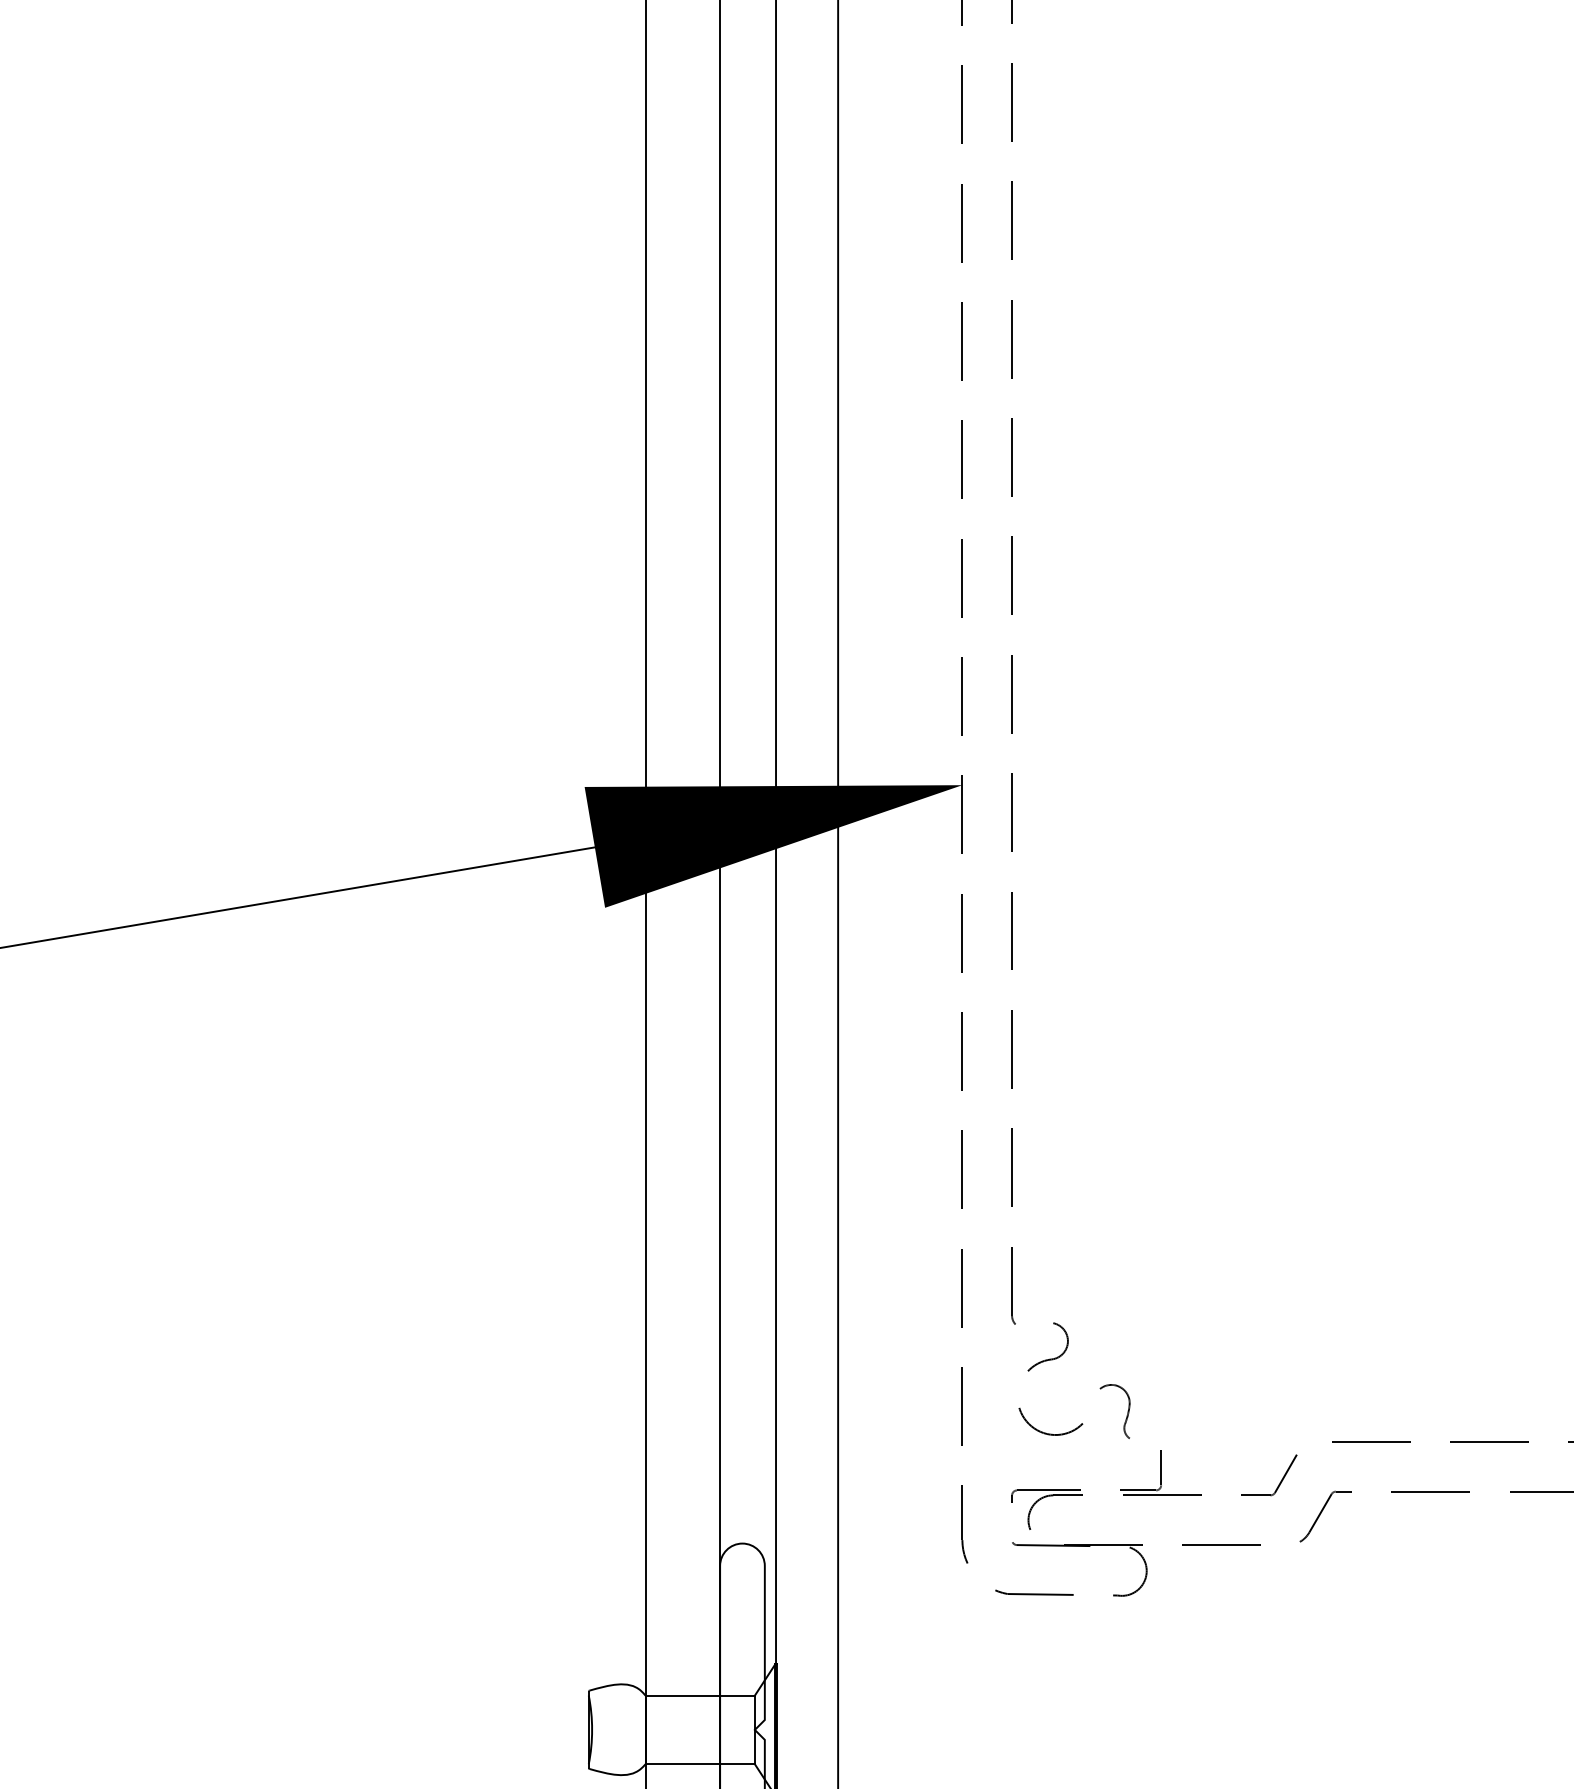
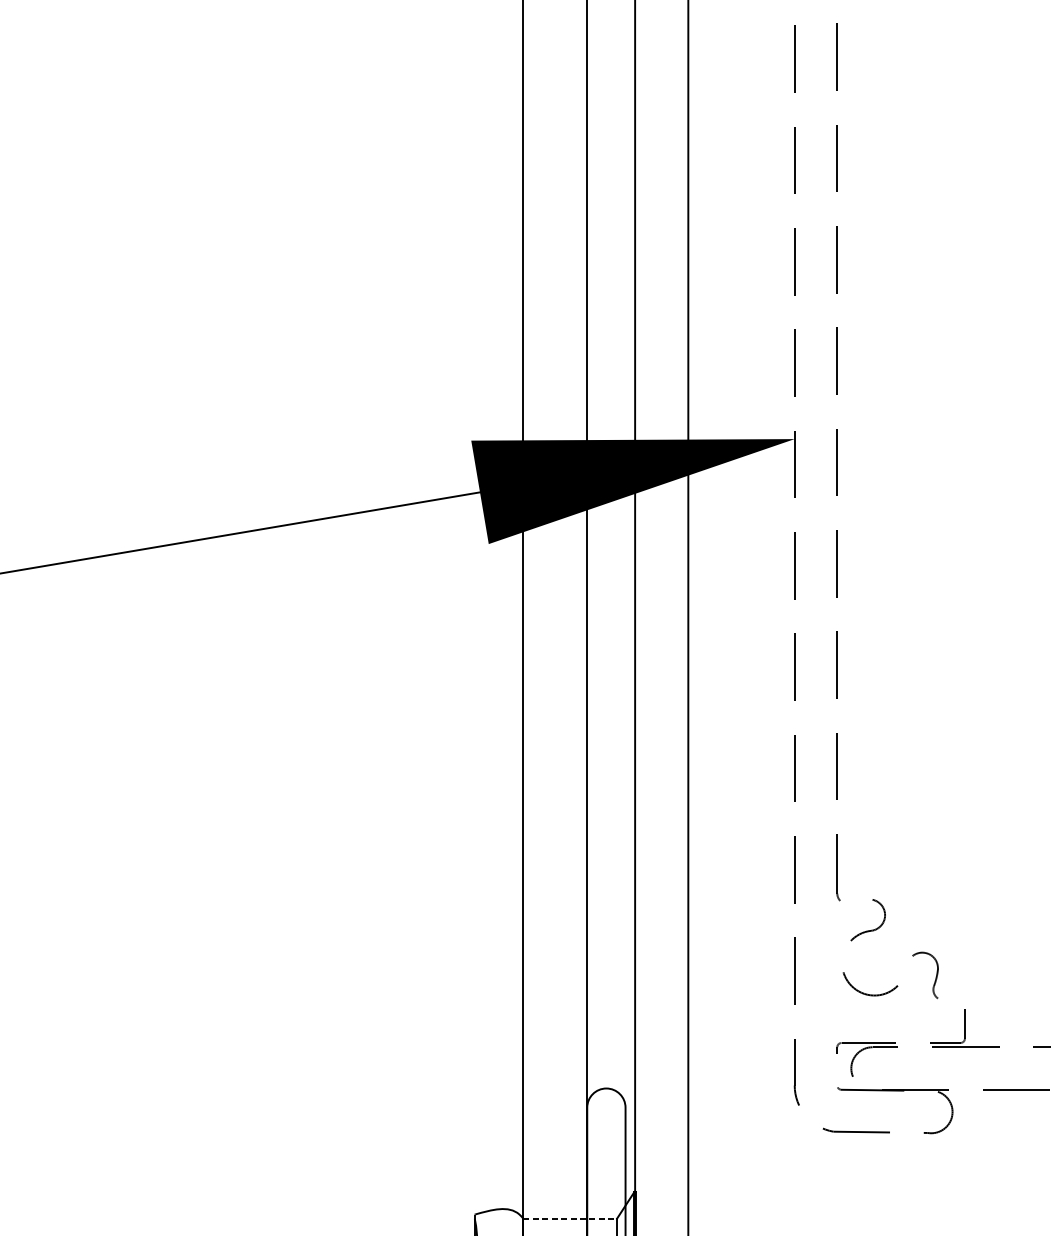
line: (700, 1695) -> (570, 1218), solid -> dashed

